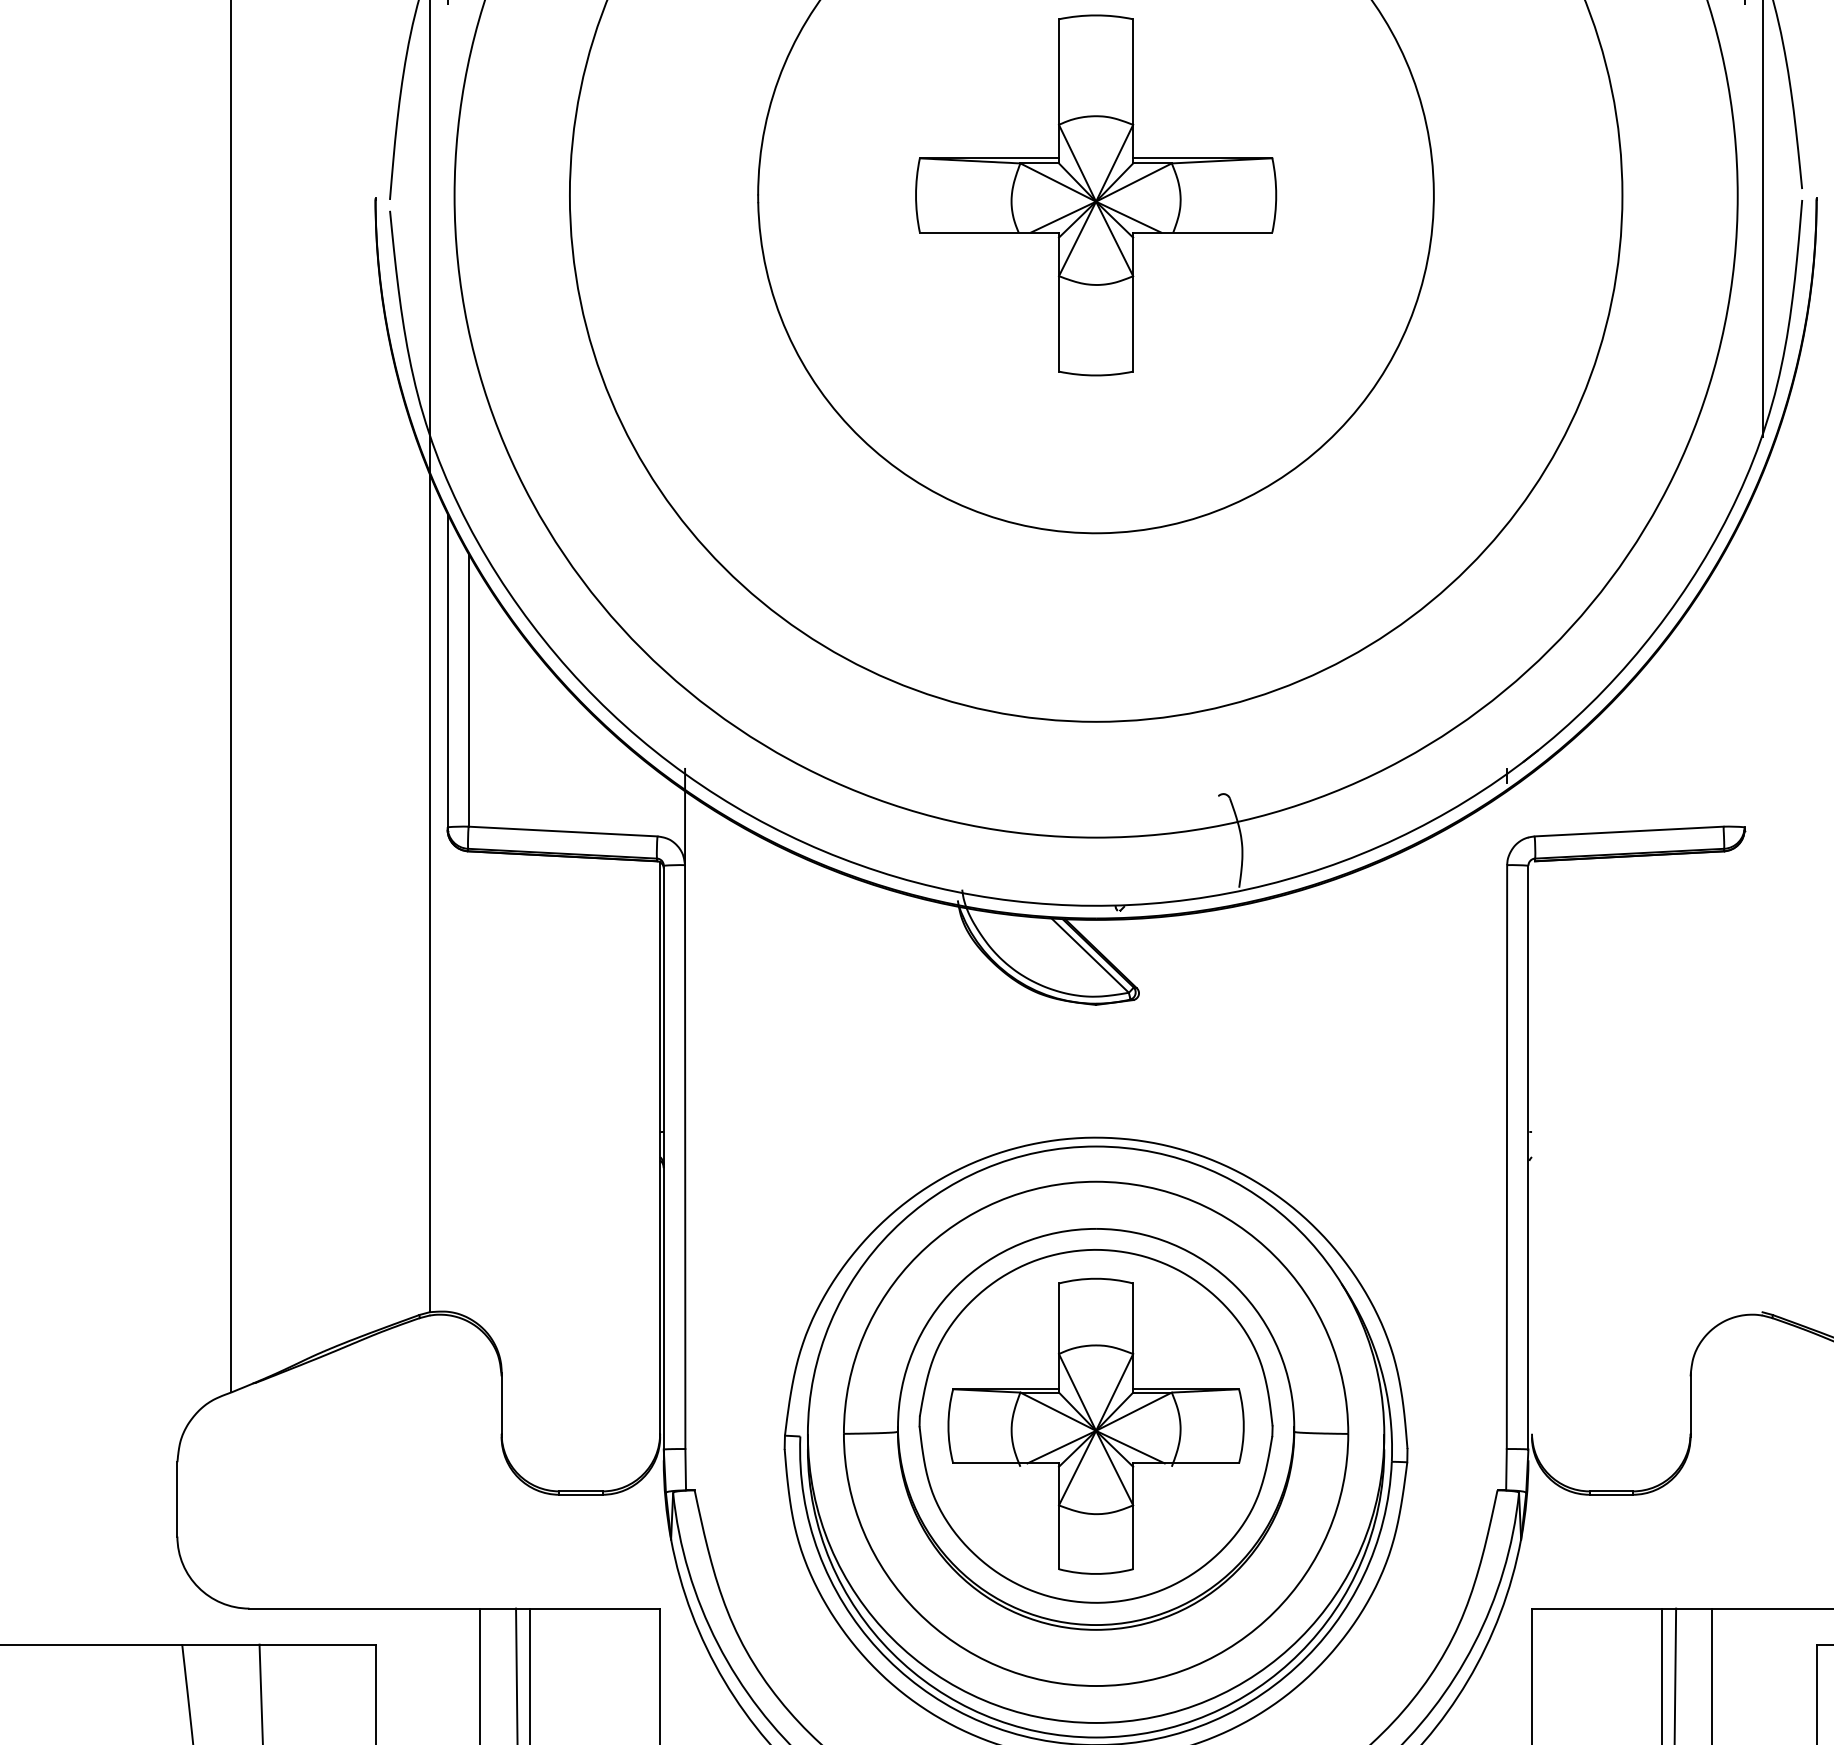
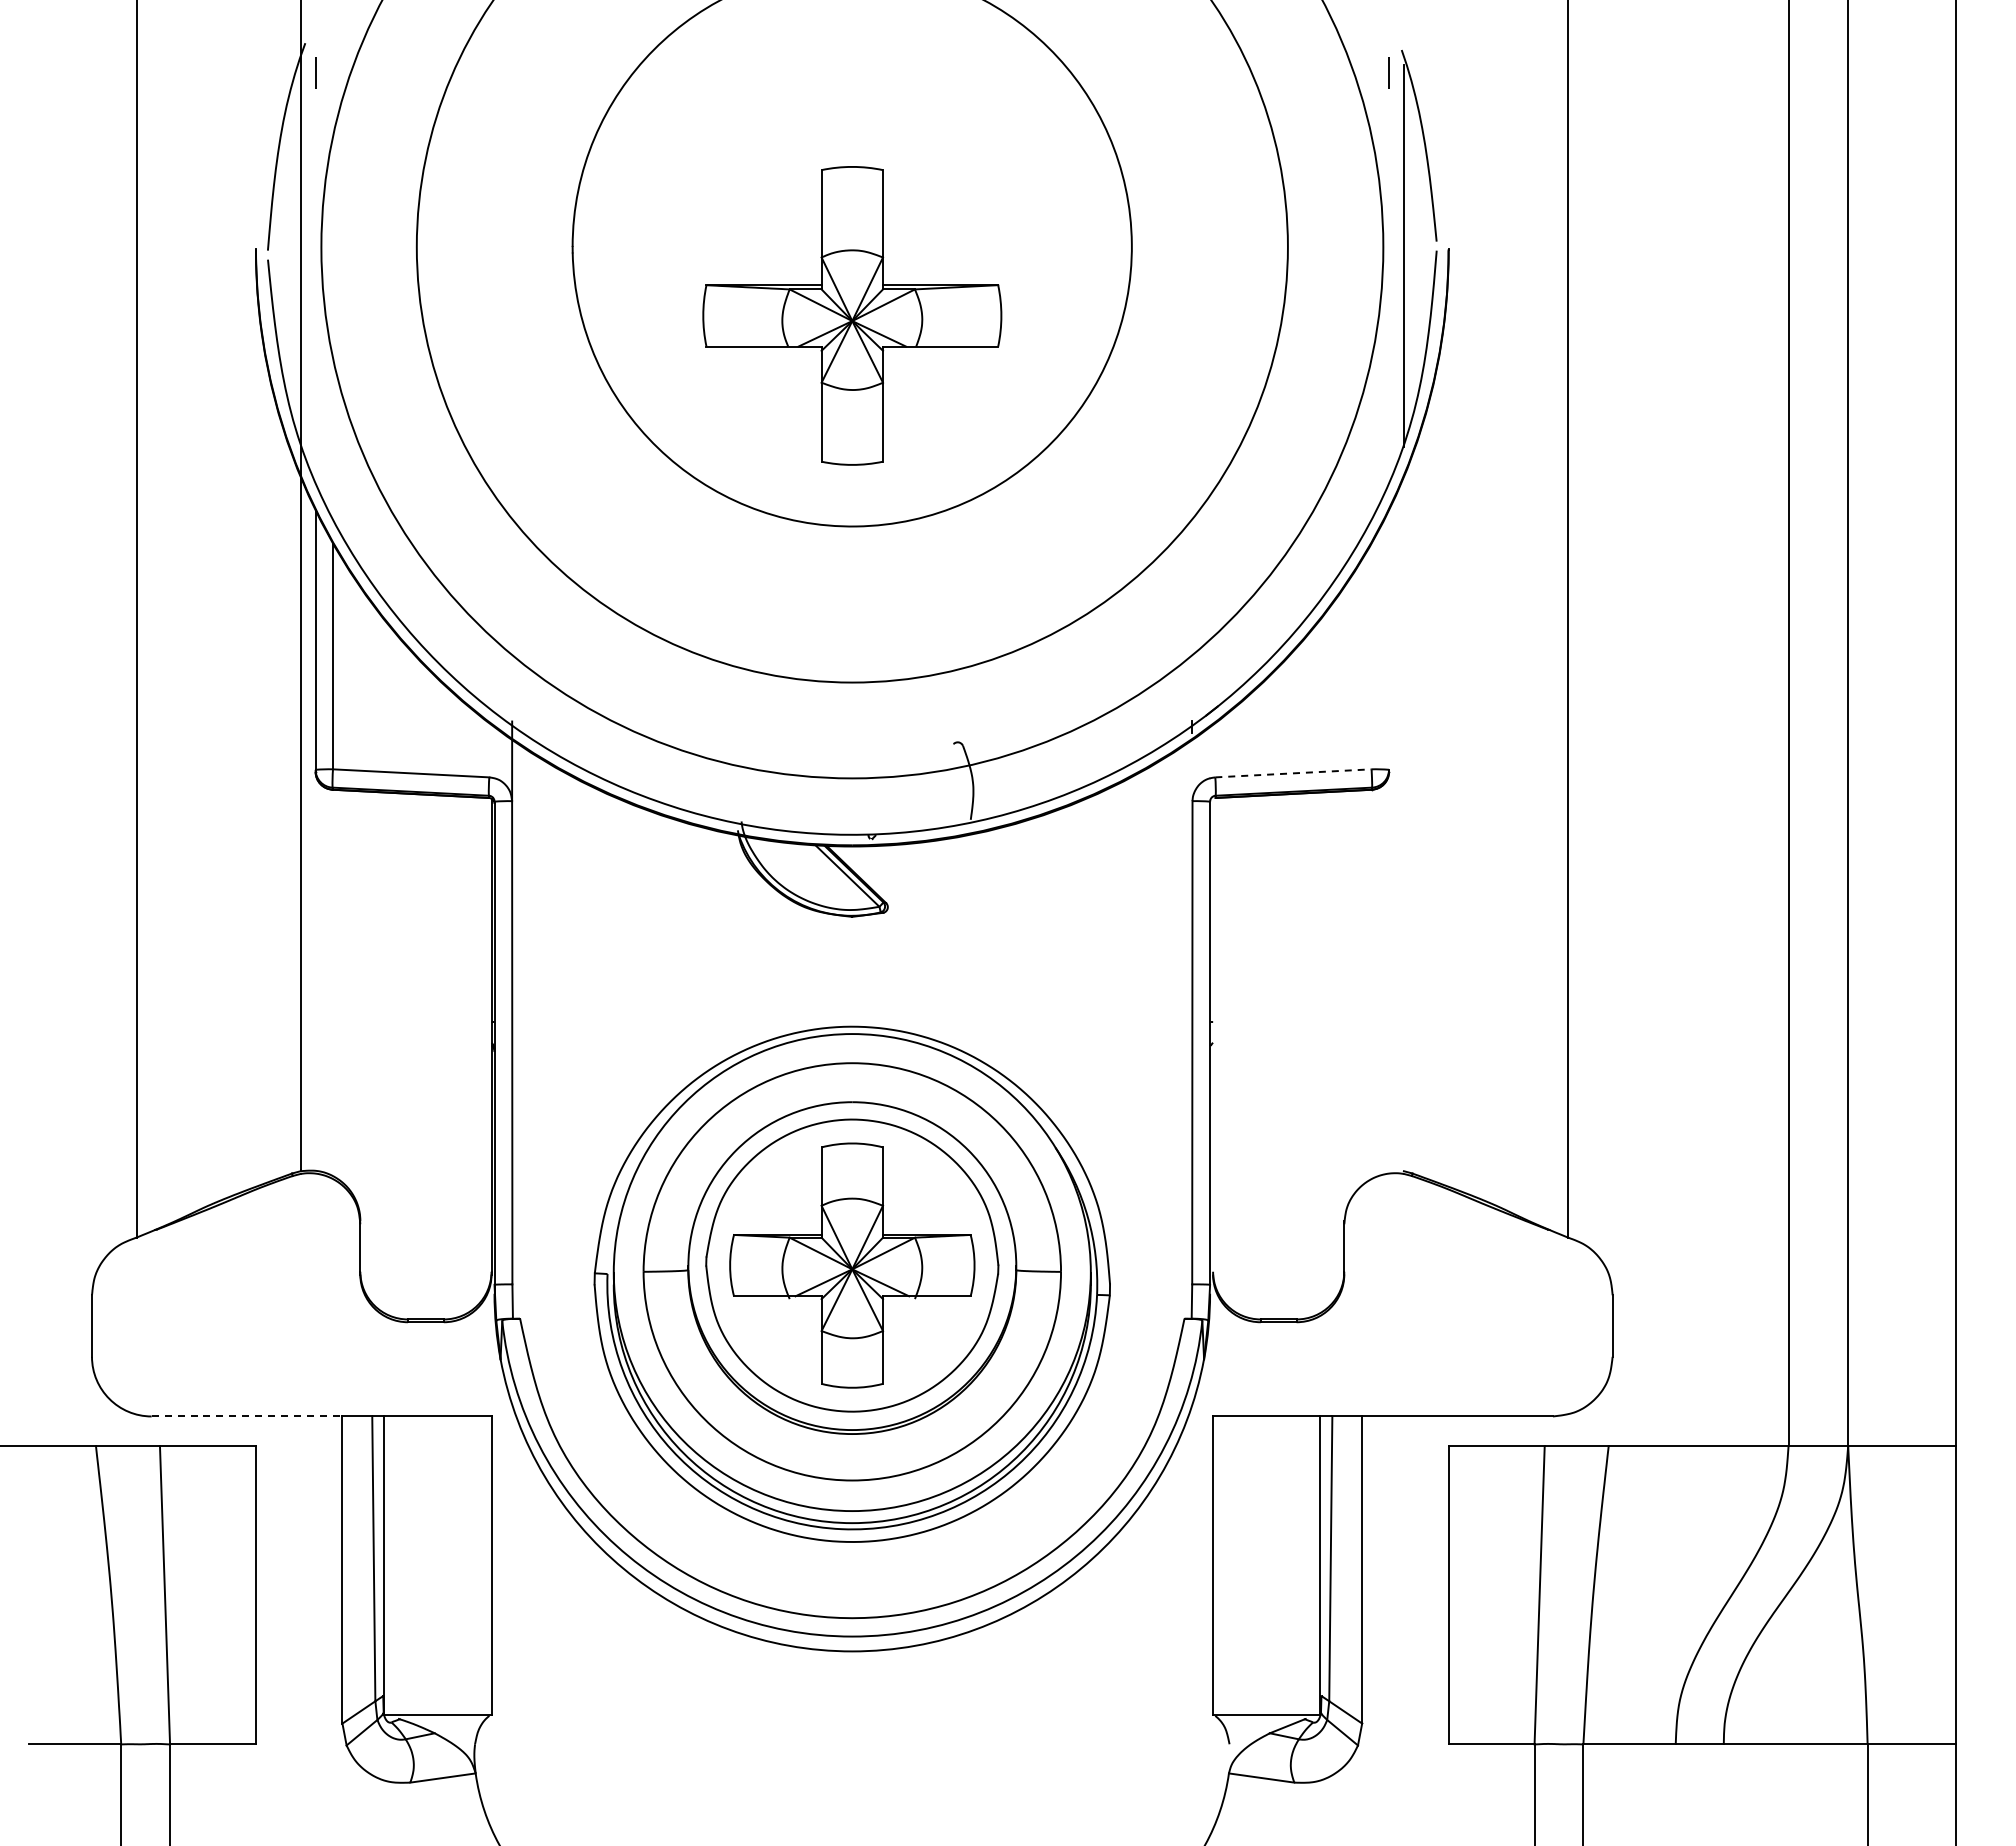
part: (1096, 194) -> (852, 315), moved
line: (1629, 831) -> (1293, 773), solid -> dashed
line: (365, 1608) -> (247, 1416), solid -> dashed

